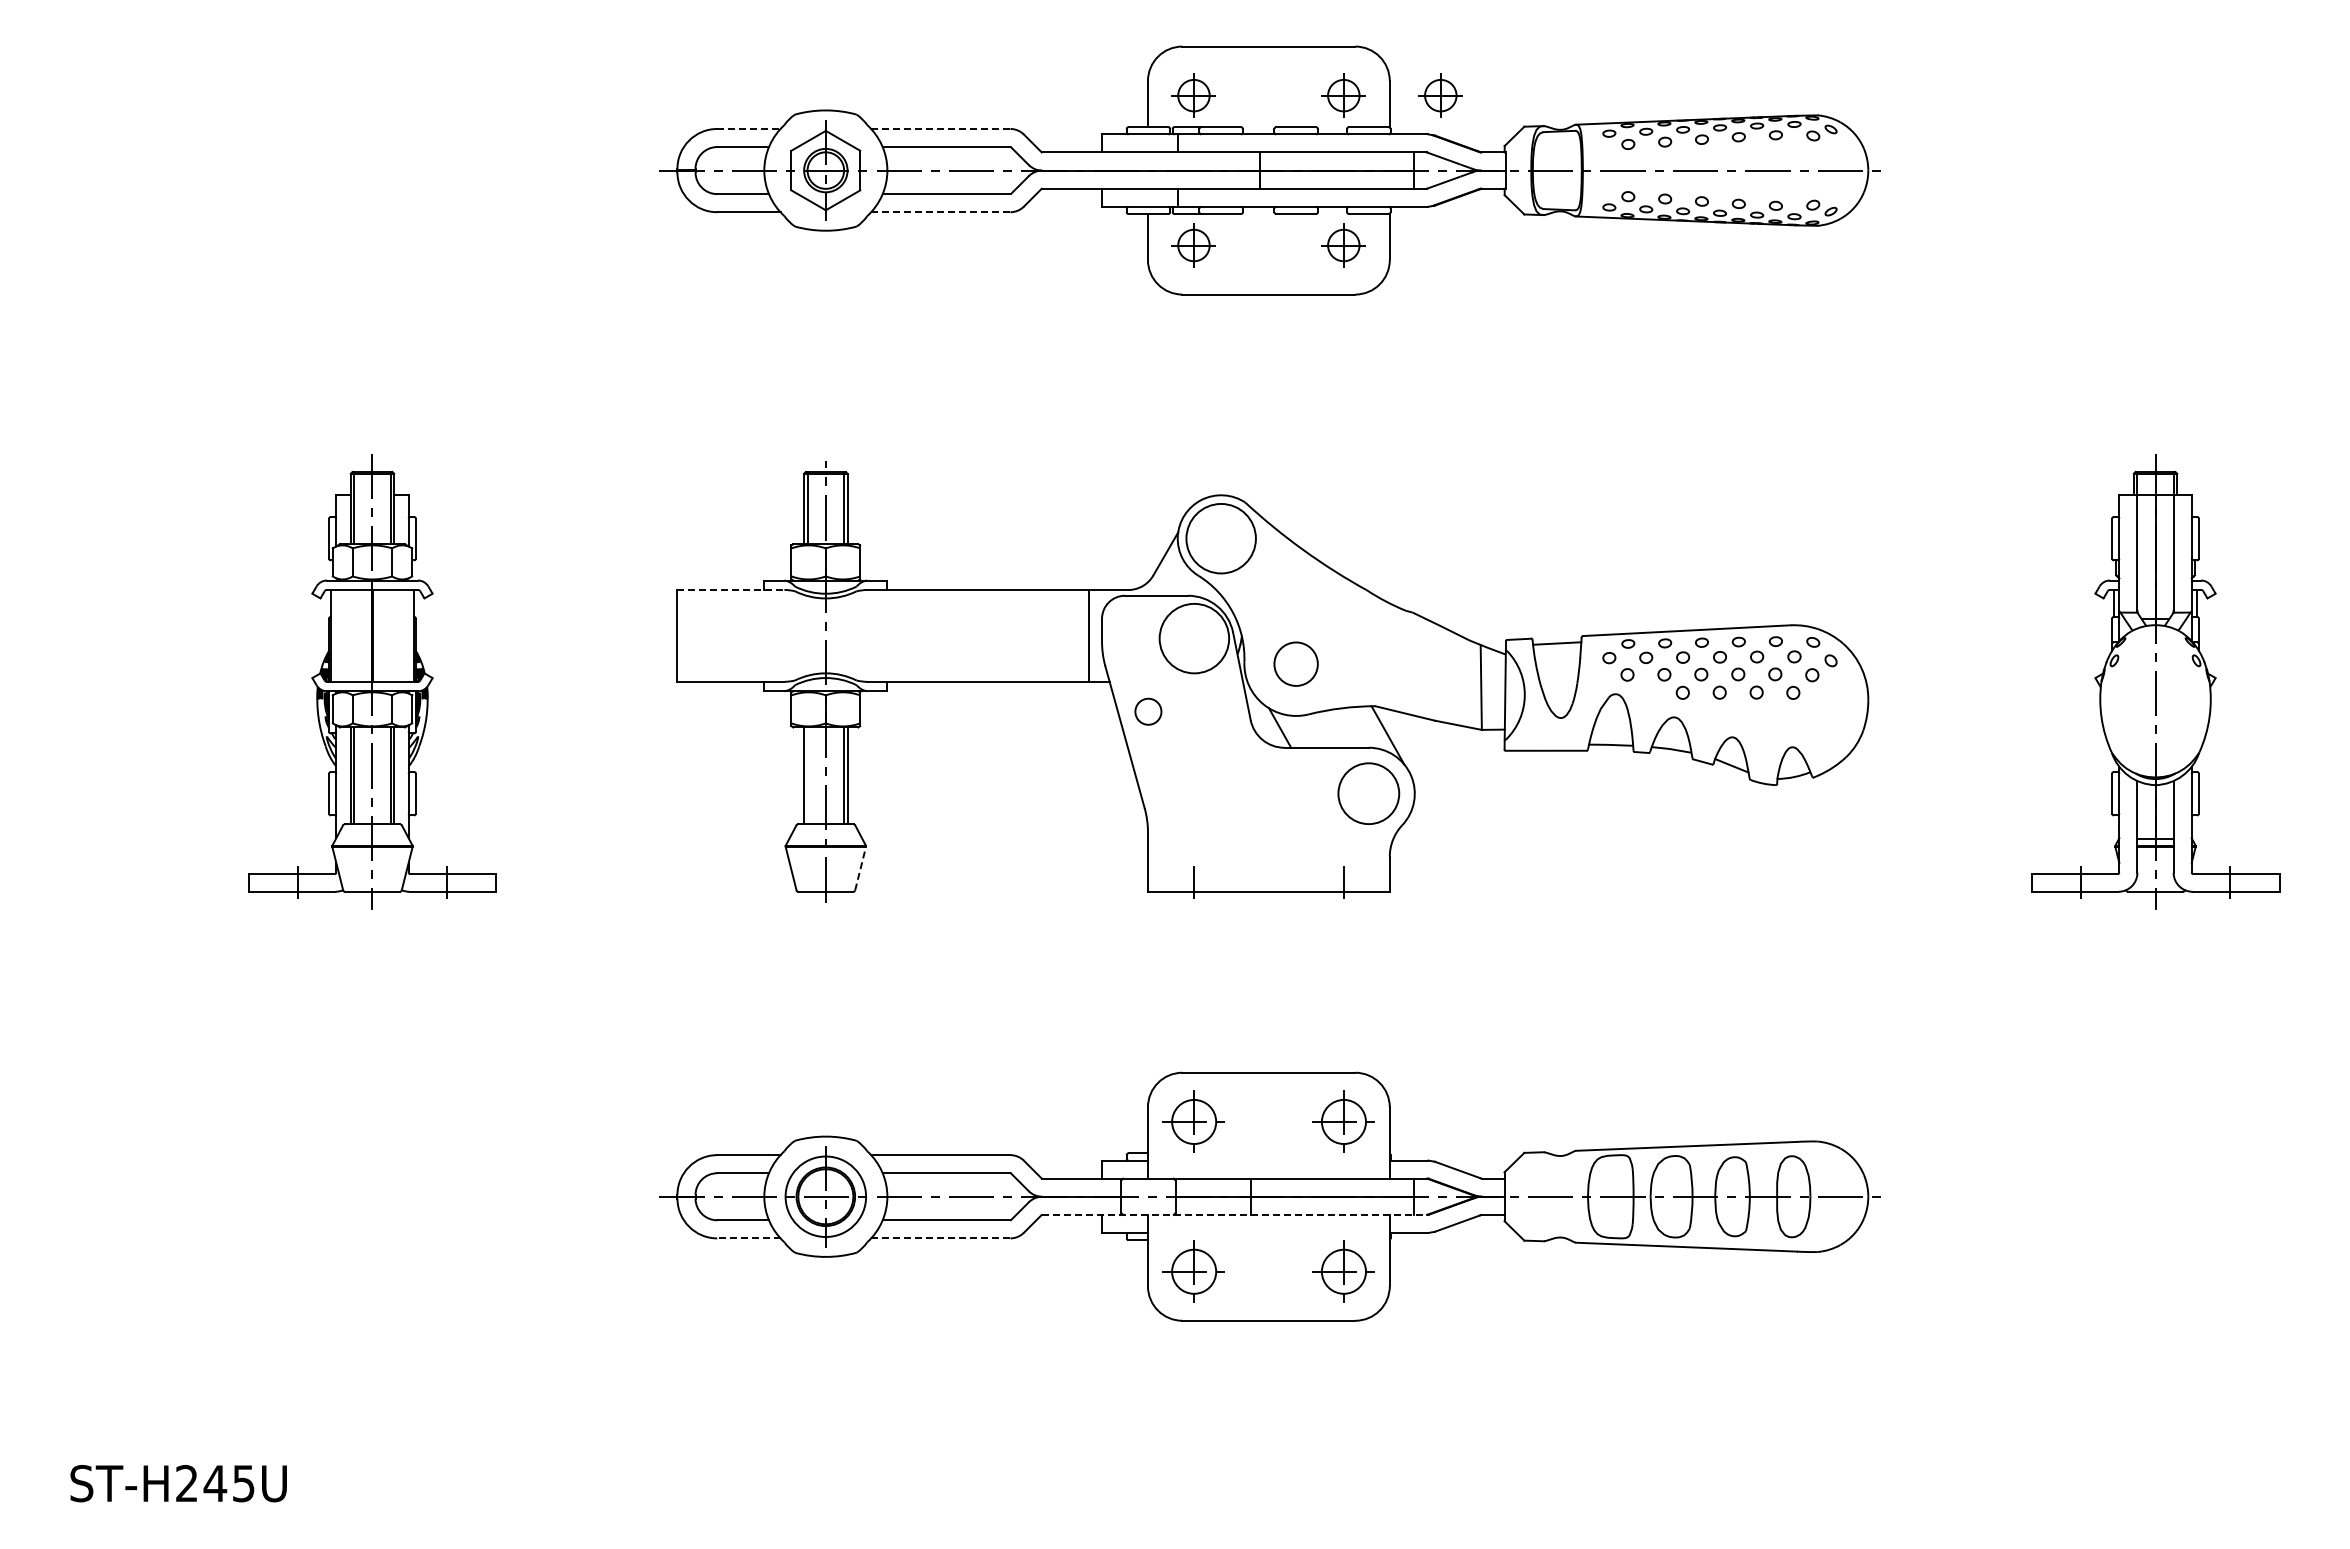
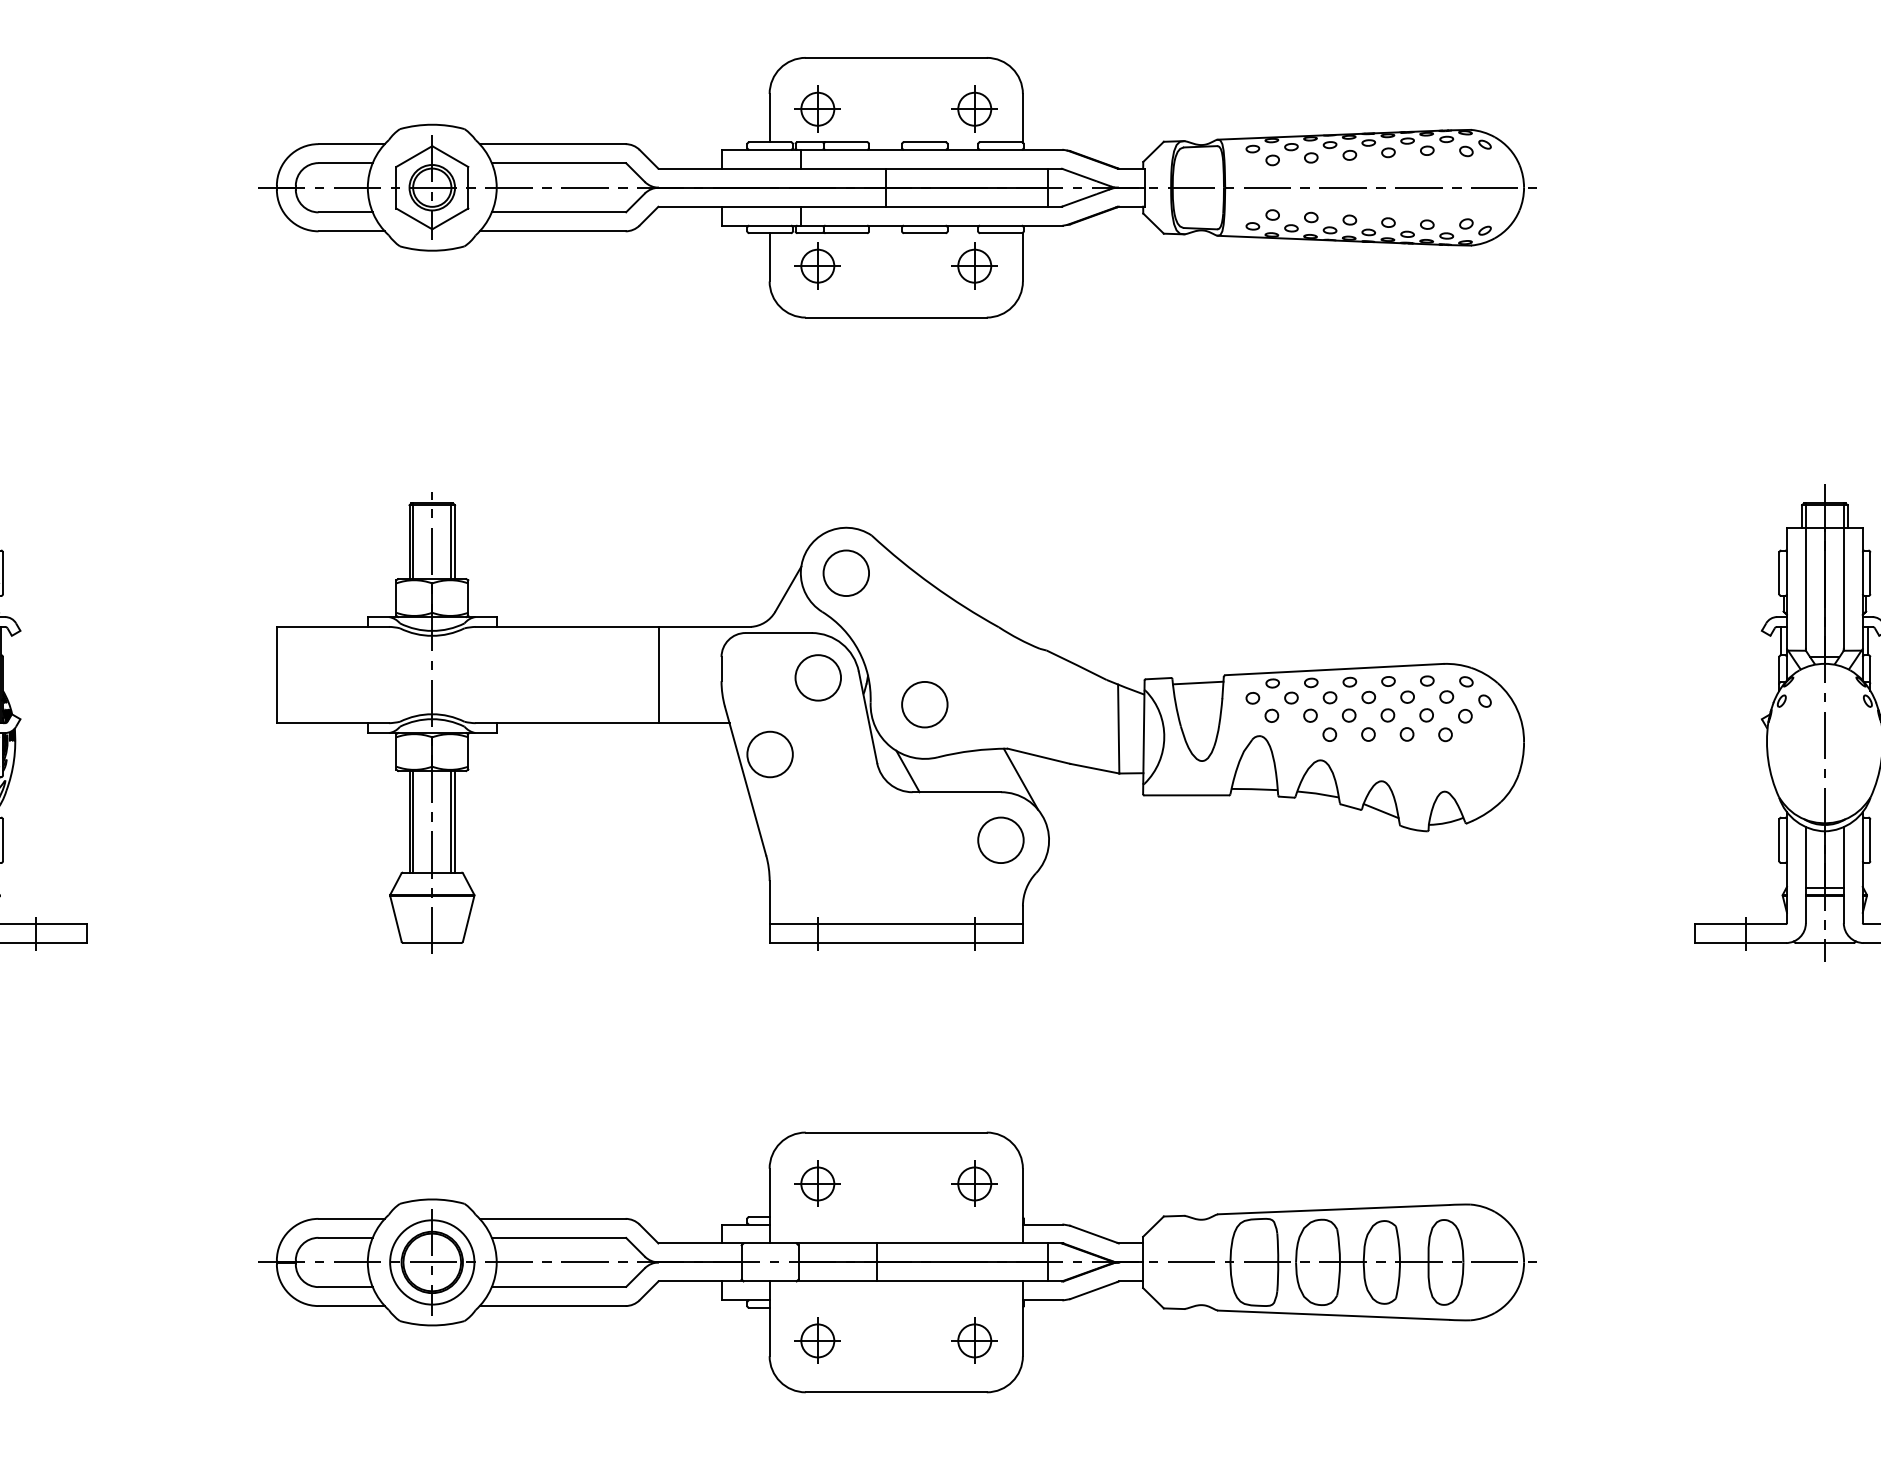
part: (1440, 95) -> (1076, 109), removed
line: (748, 128) -> (351, 143), dashed -> solid
line: (940, 128) -> (552, 143), dashed -> solid
line: (940, 212) -> (552, 231), dashed -> solid
circle: (1220, 538) -> (845, 573), size x0.62
line: (731, 589) -> (333, 626), dashed -> solid
line: (1089, 635) -> (659, 674), moved
circle: (1194, 638) -> (818, 677), size x0.62
circle: (1148, 711) -> (770, 754), size x1.67
line: (807, 775) -> (413, 821), added
circle: (1368, 793) -> (1000, 840), size x0.71
line: (860, 868) -> (468, 918), dashed -> solid
line: (1268, 873) -> (895, 923), added
part: (1193, 1121) -> (817, 1183), size x0.71
part: (1343, 1121) -> (974, 1183), size x0.71
line: (1235, 1214) -> (861, 1281), dashed -> solid
line: (748, 1238) -> (351, 1306), dashed -> solid
line: (940, 1238) -> (552, 1306), dashed -> solid
part: (1193, 1271) -> (817, 1340), size x0.71
part: (1343, 1271) -> (974, 1340), size x0.71

